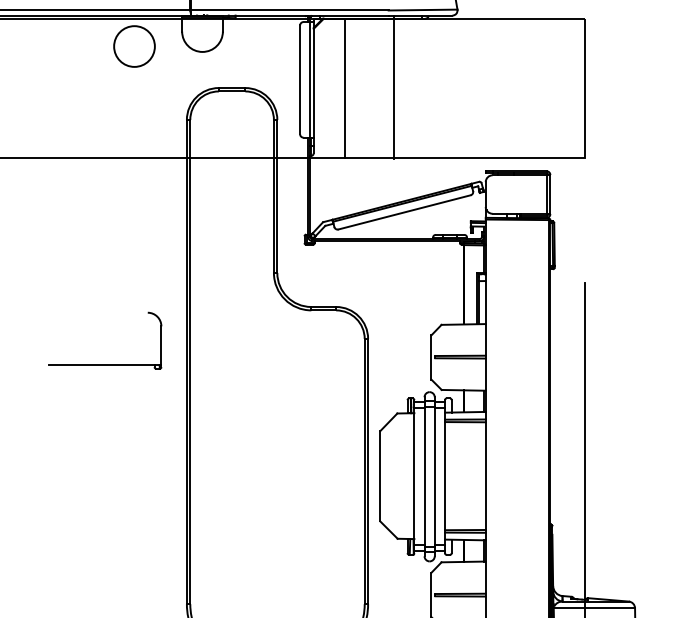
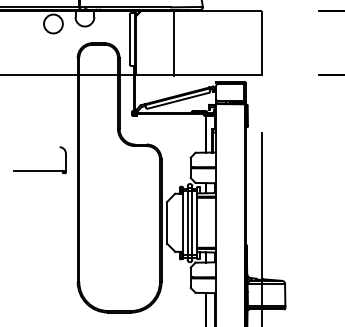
line: (346, 88) -> (151, 43), removed

